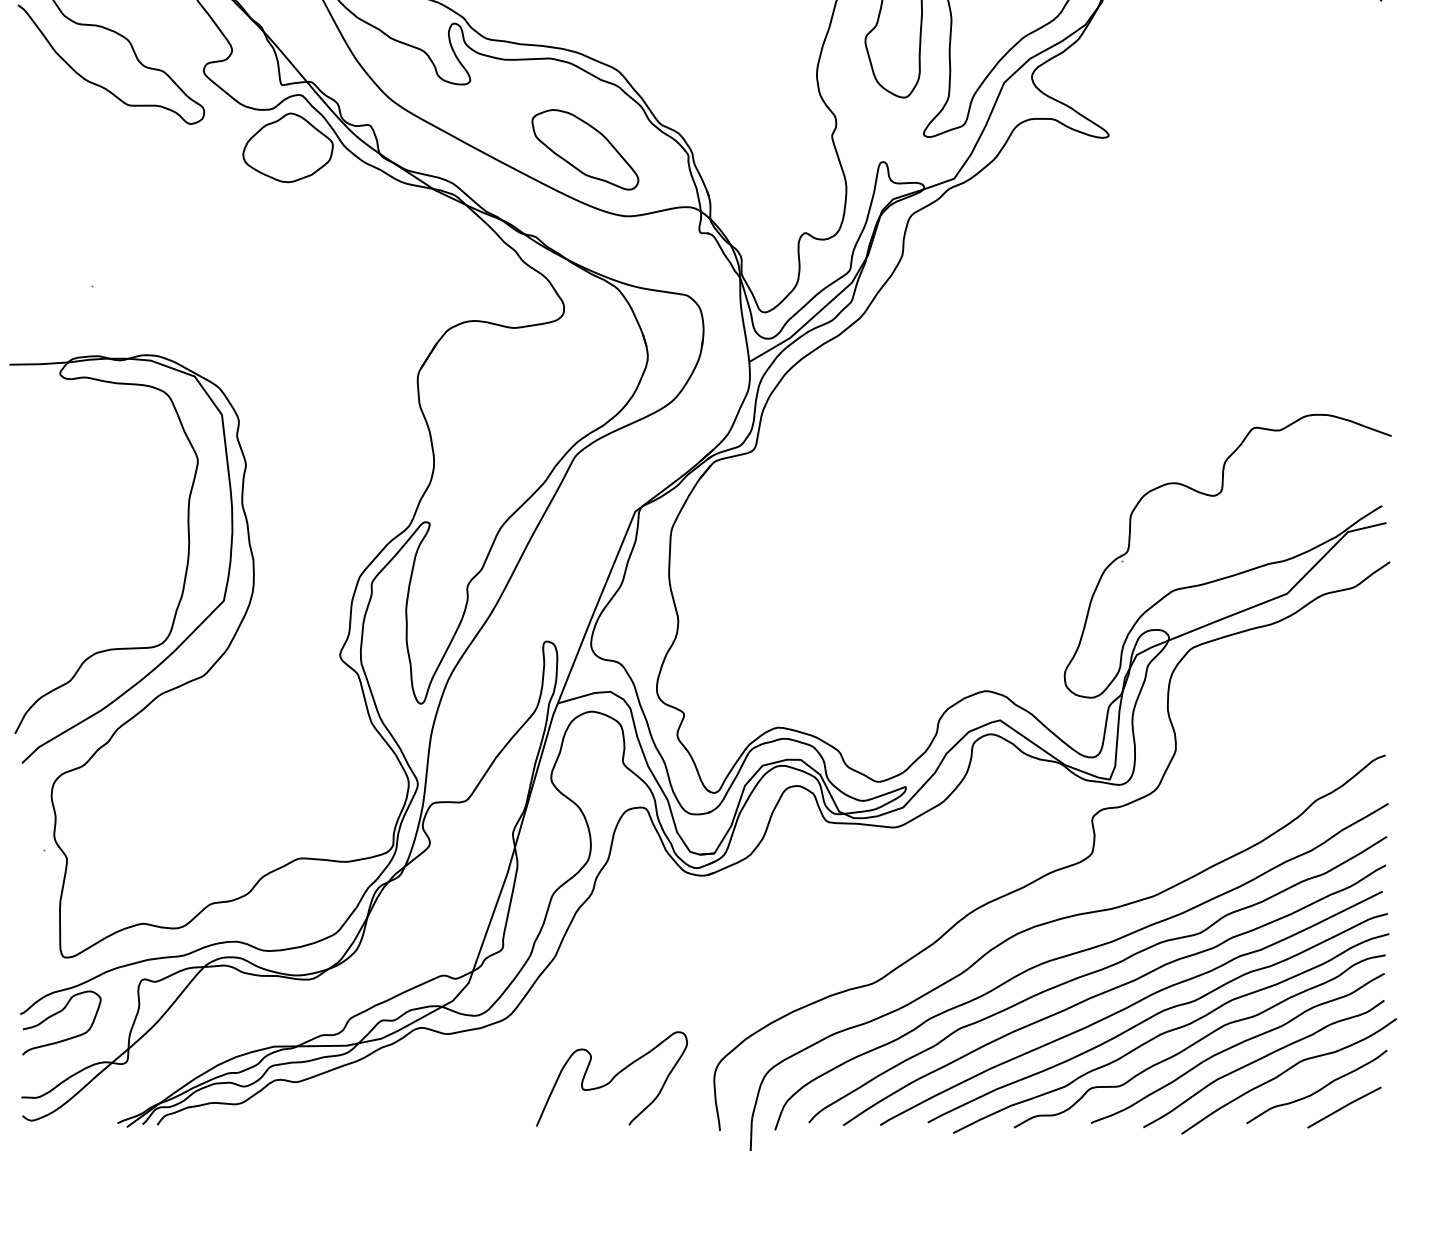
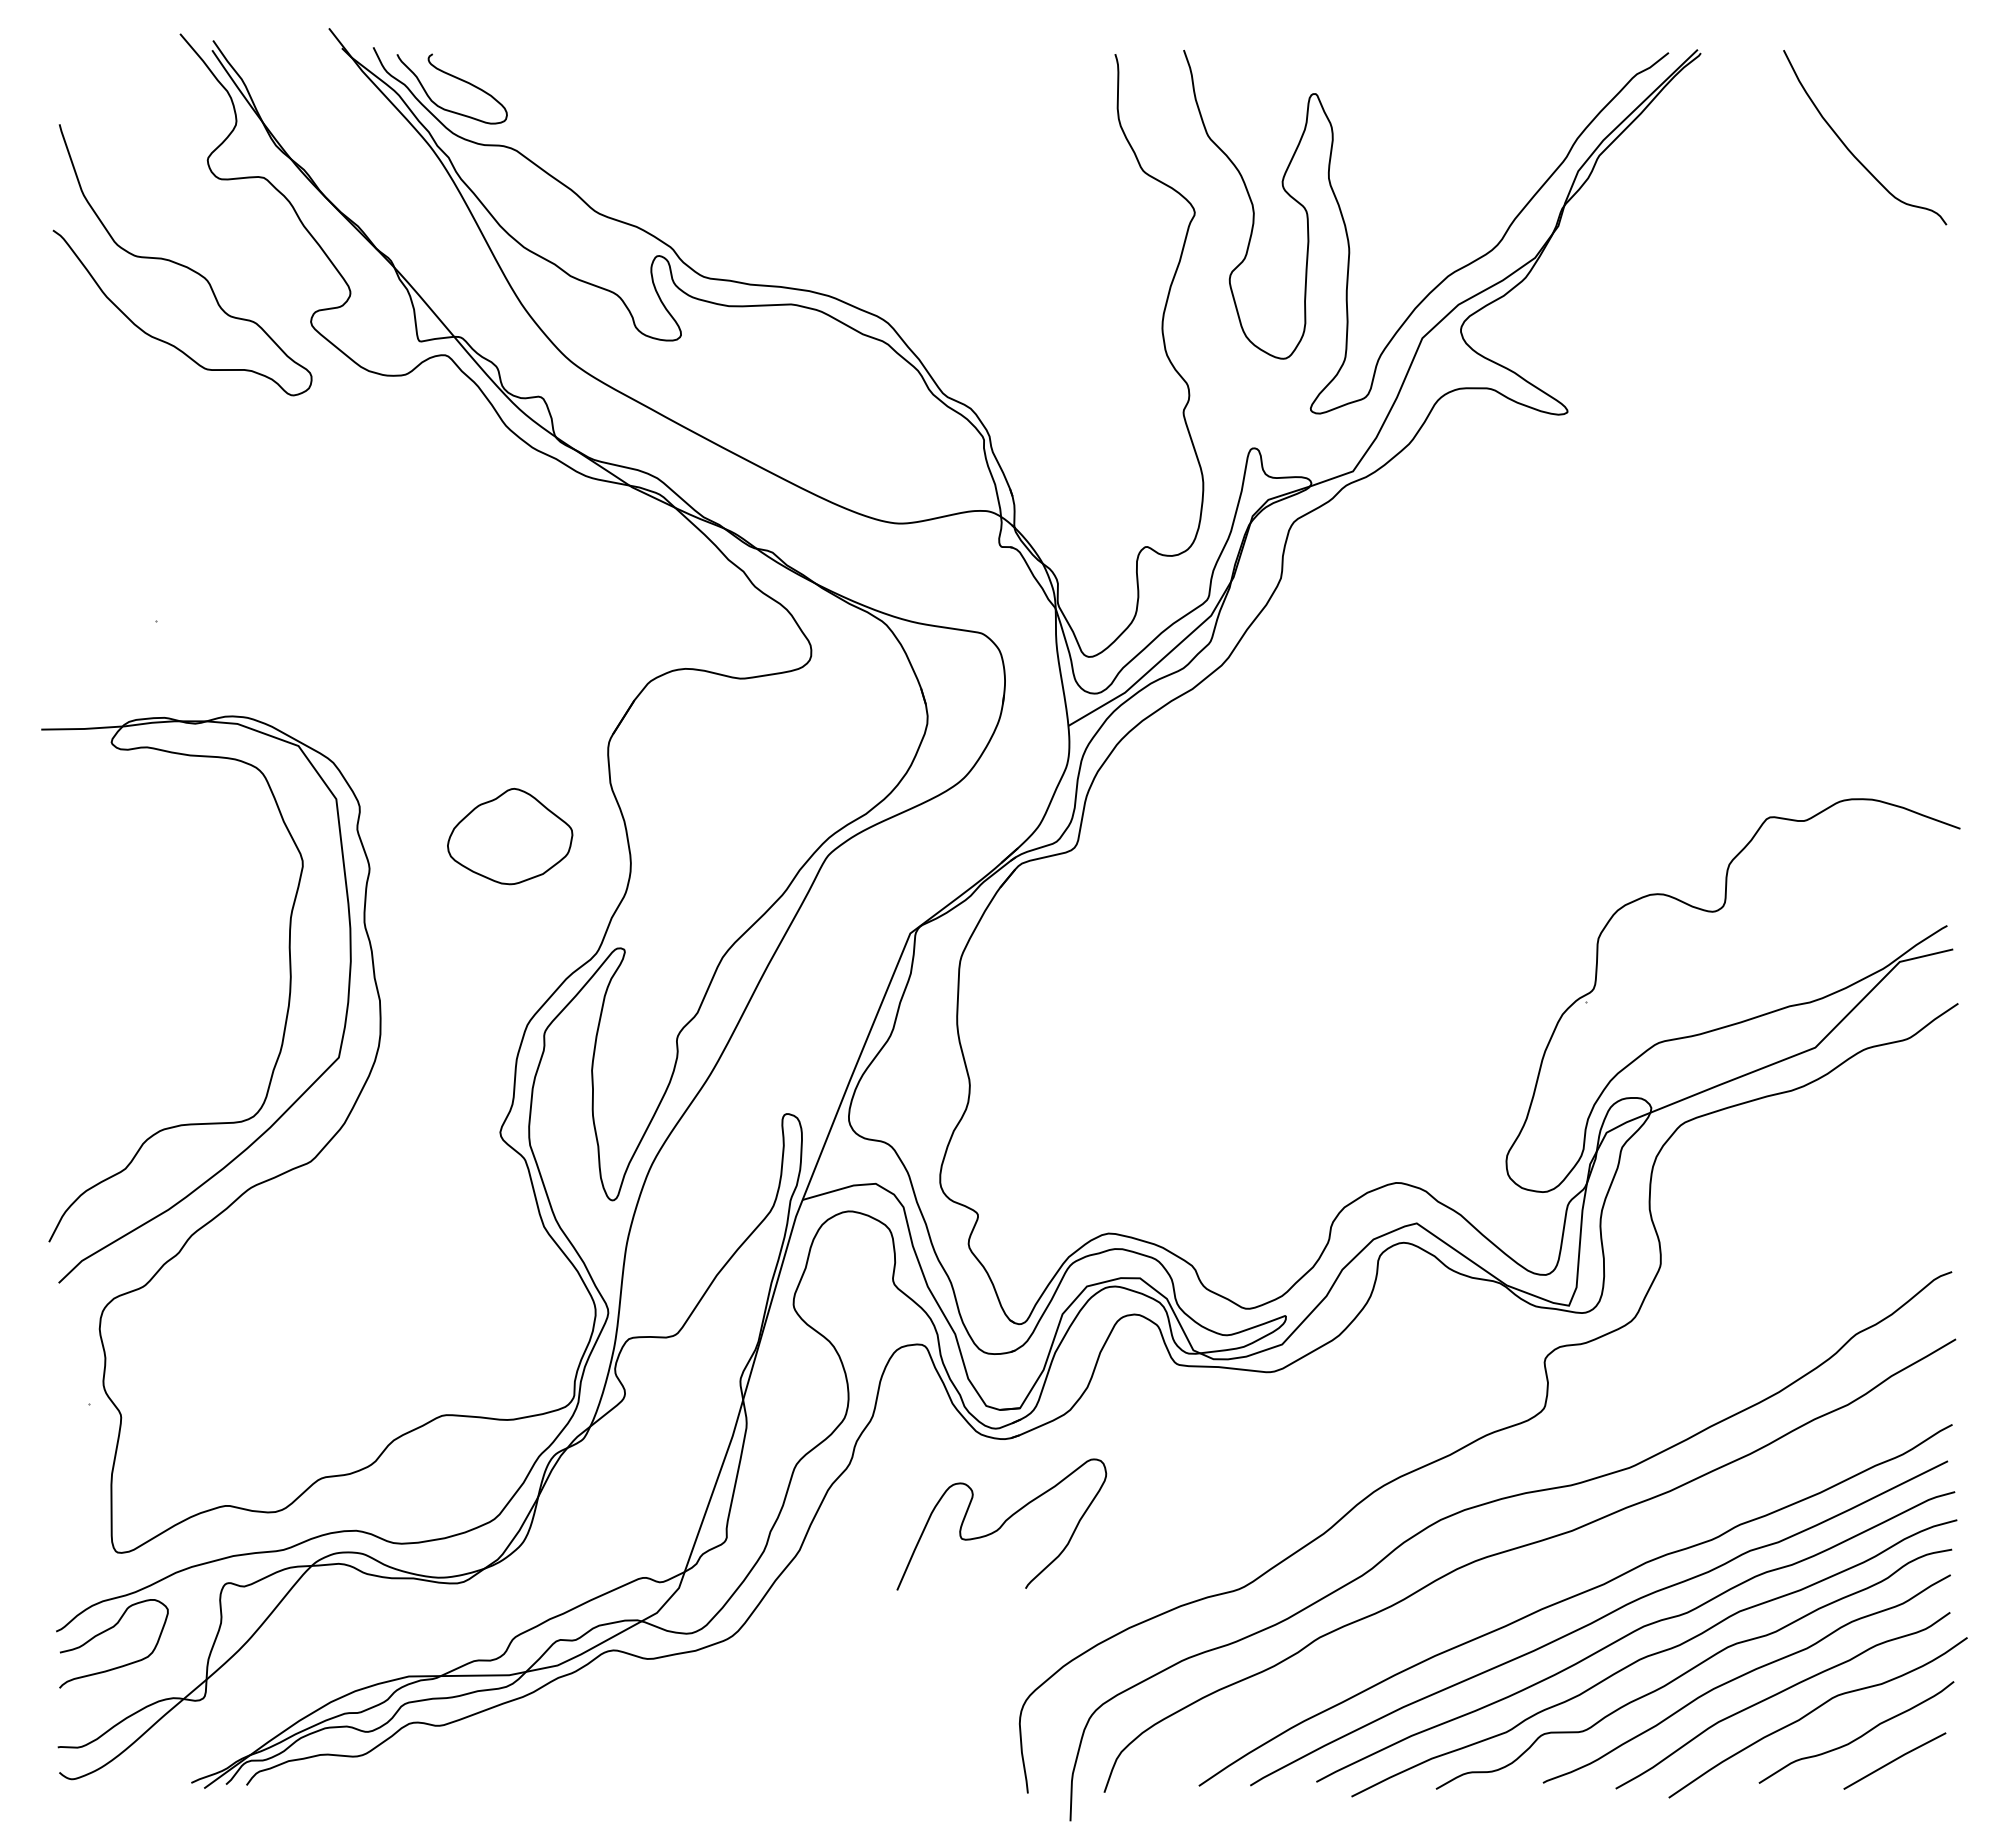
part: (288, 147) -> (510, 836), moved
part: (585, 150) -> (840, 431), removed
curve: (1096, 972) -> (1550, 1573), removed
curve: (611, 1079) -> (1001, 1524), moved

